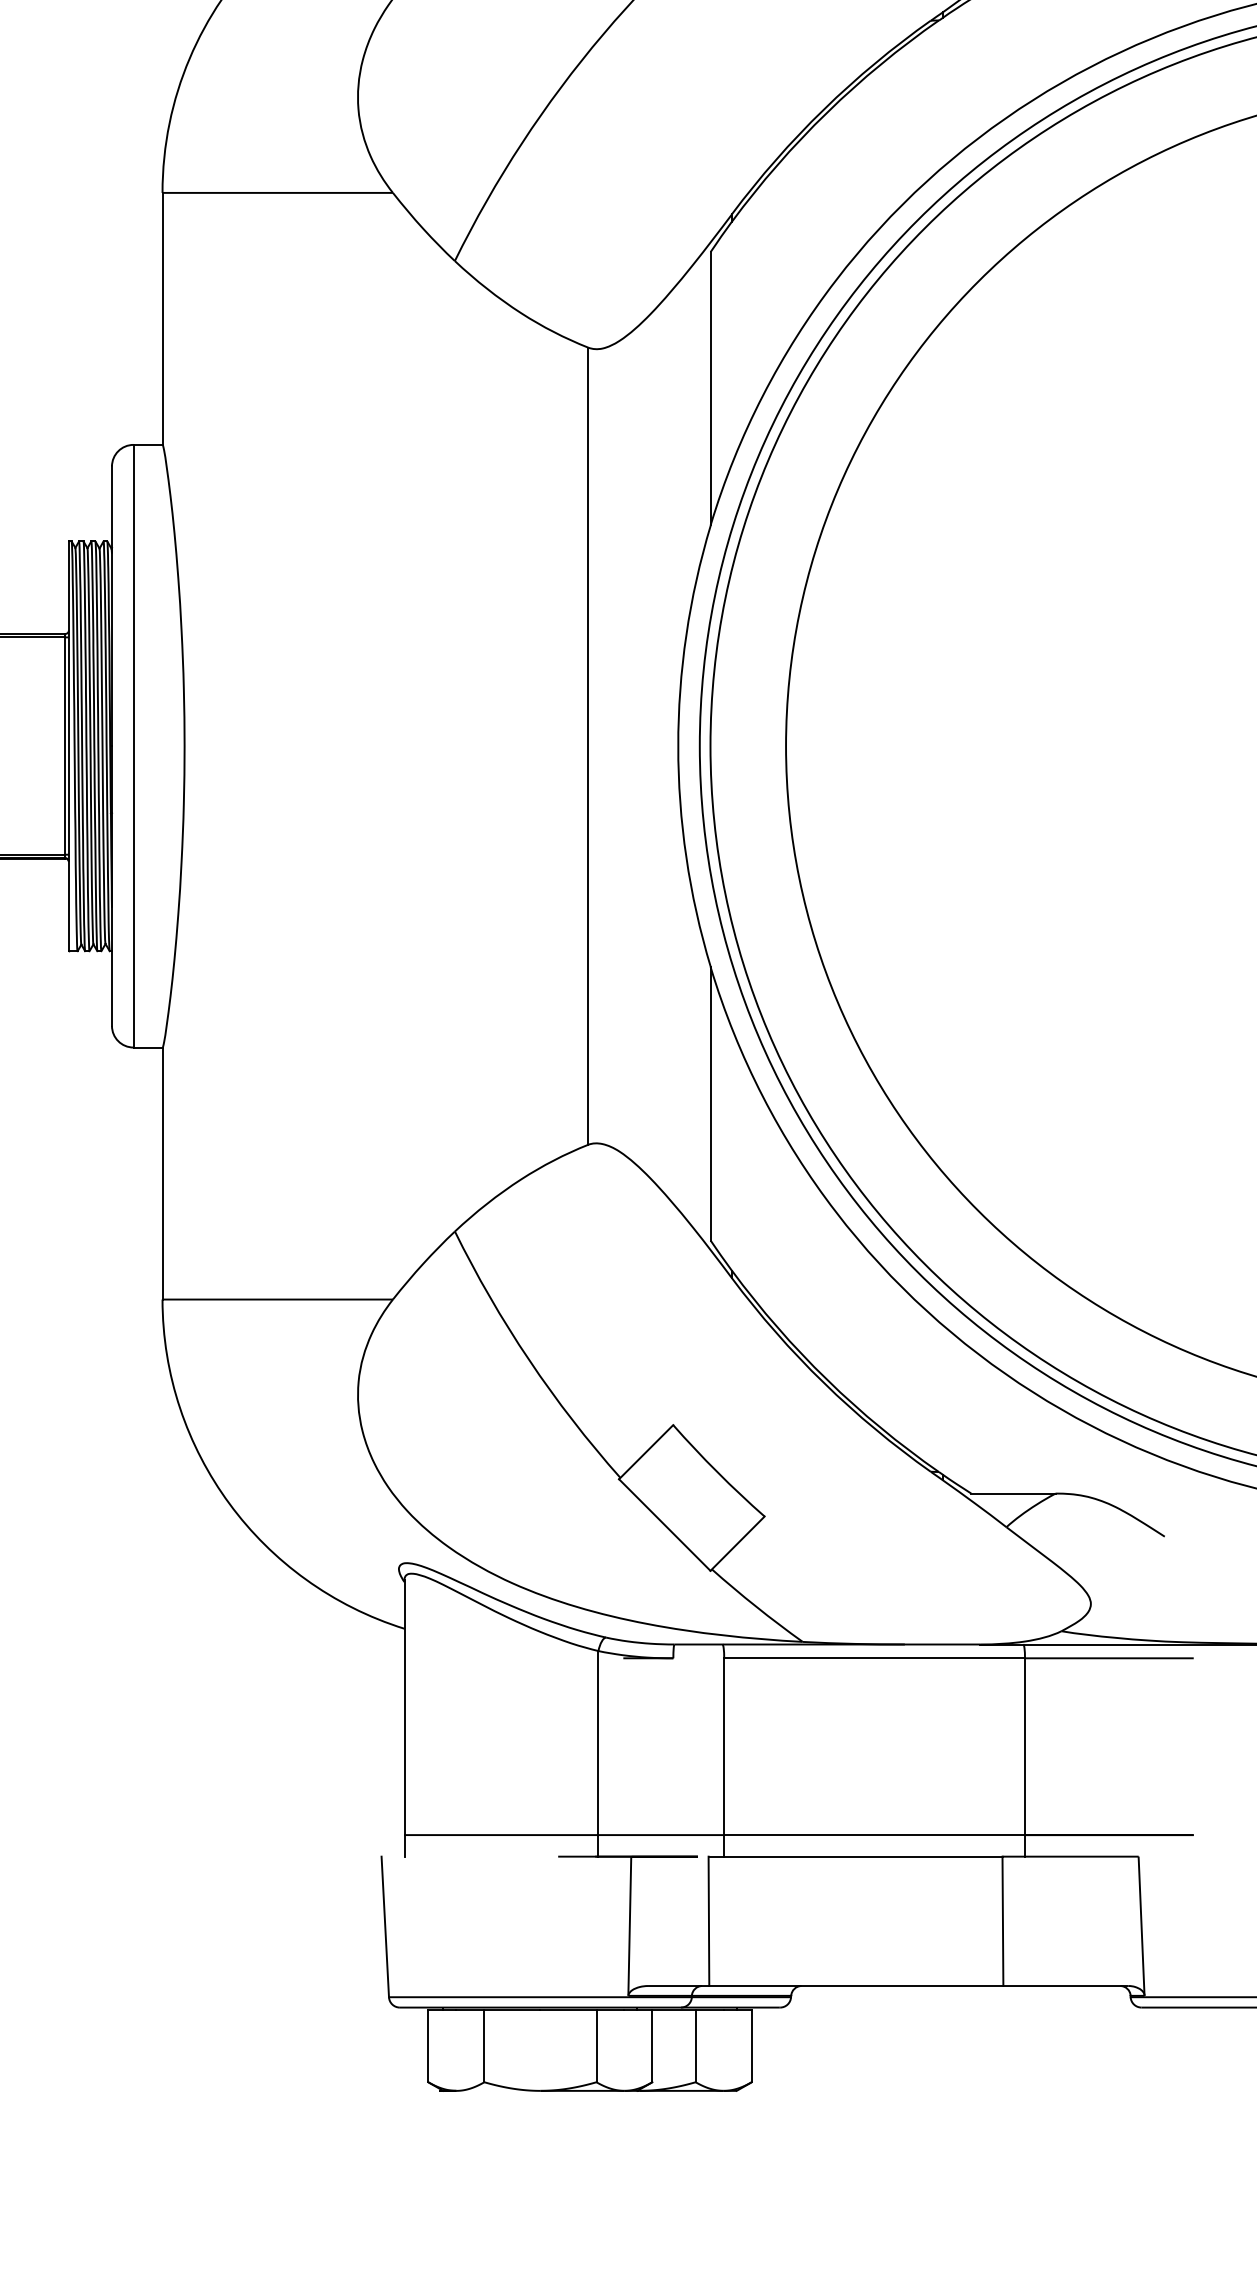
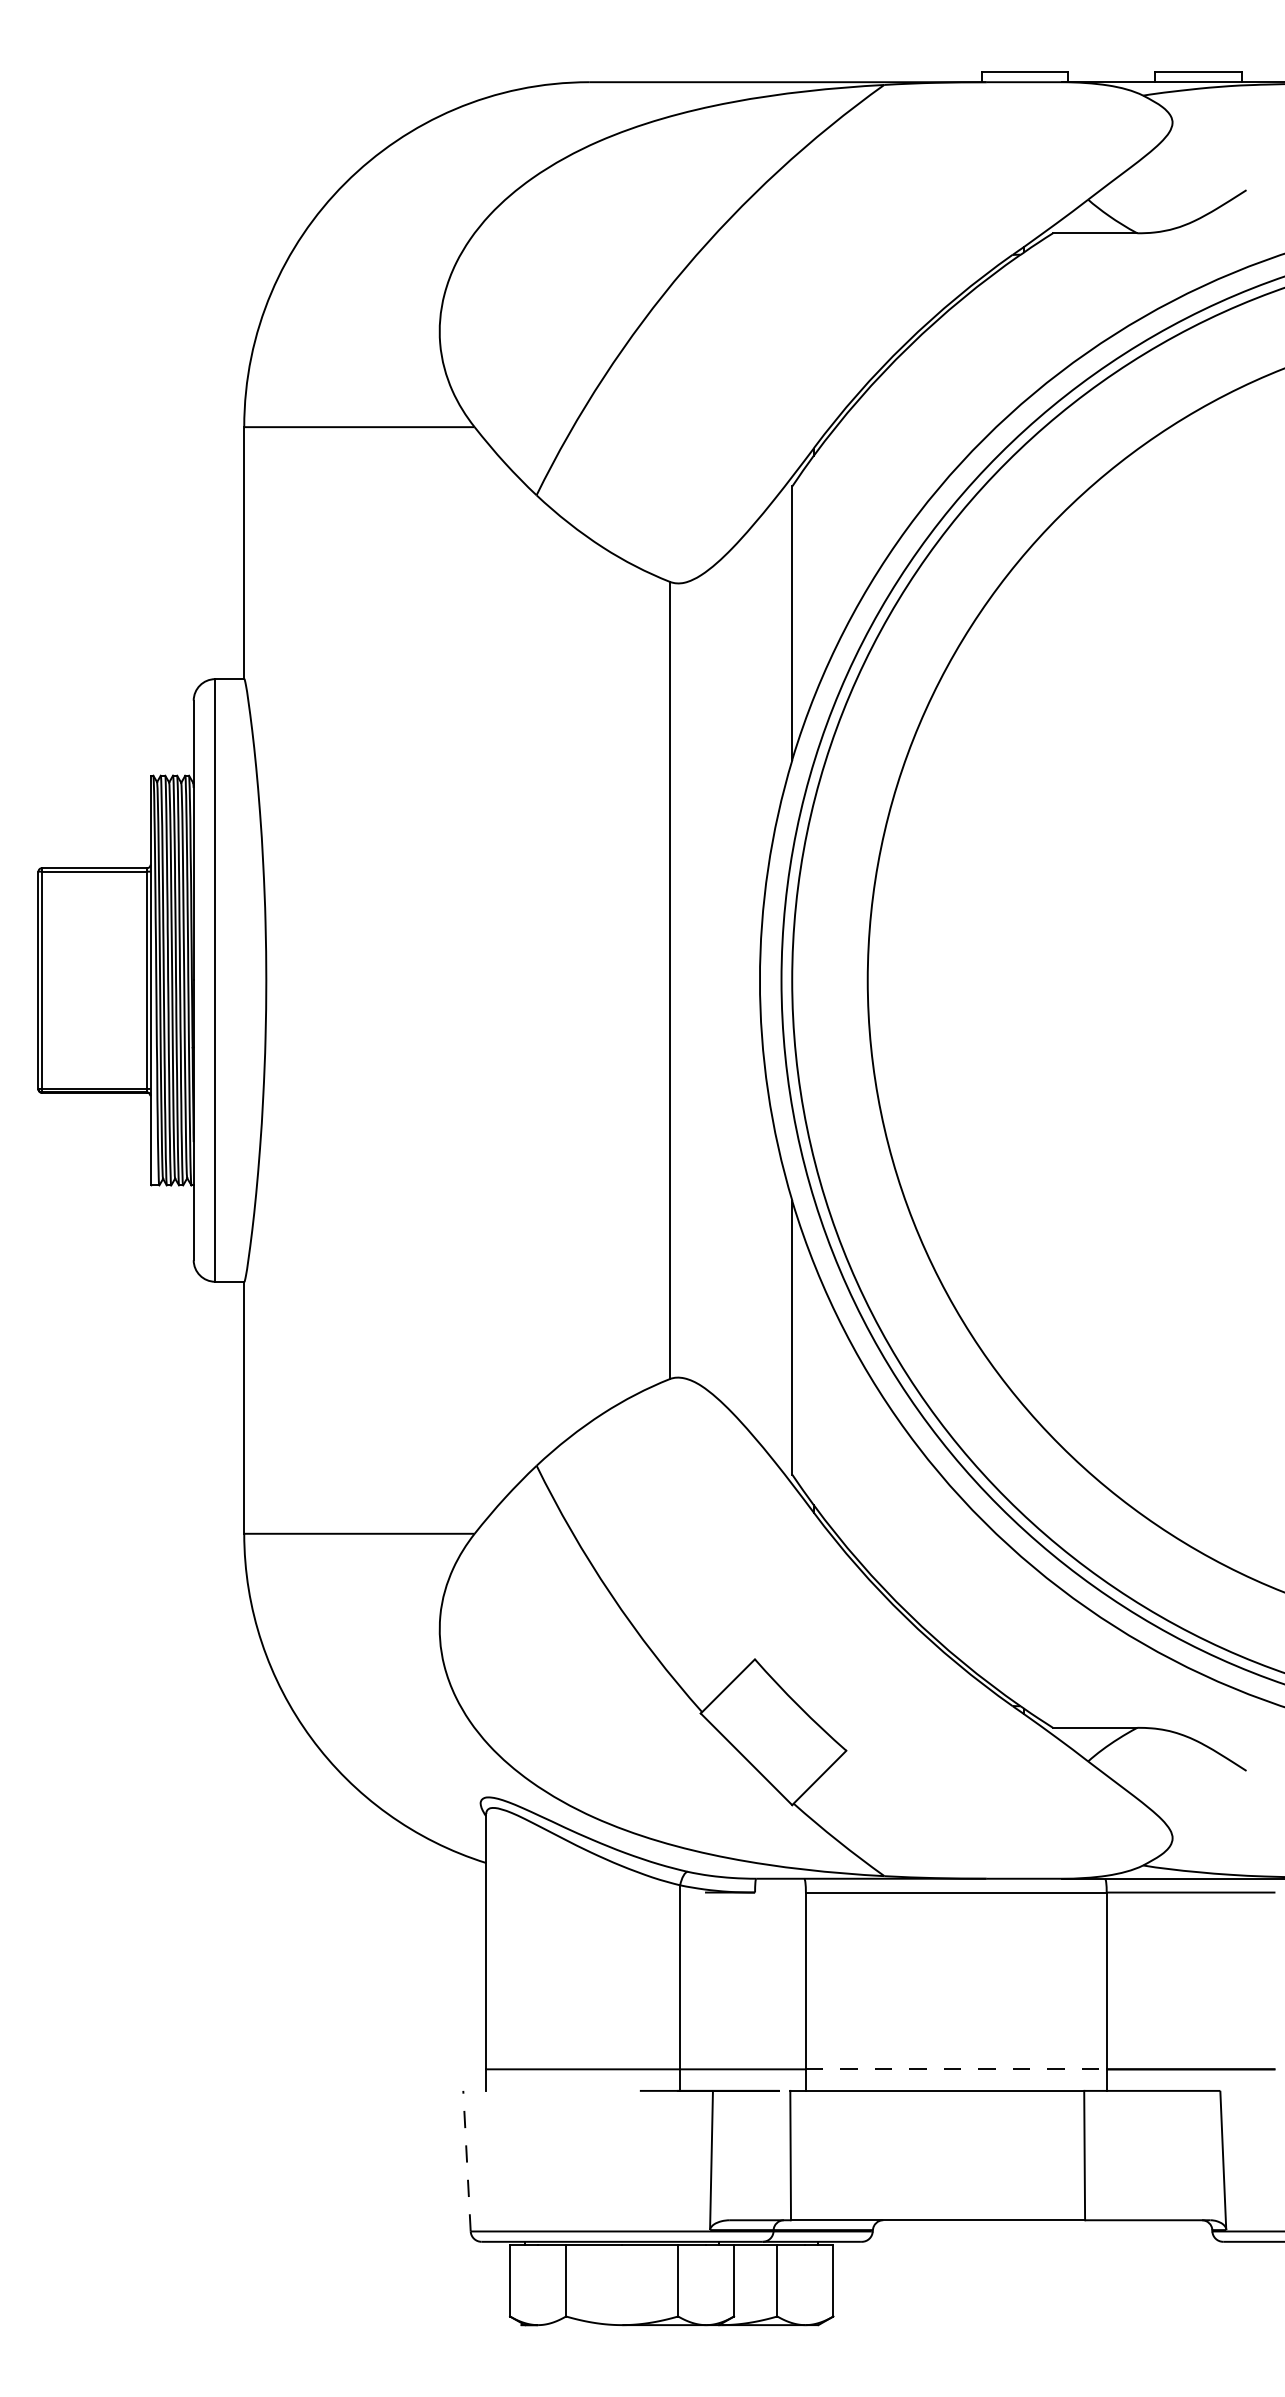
line: (874, 1835) -> (956, 2069), solid -> dashed
line: (384, 1926) -> (466, 2160), solid -> dashed

